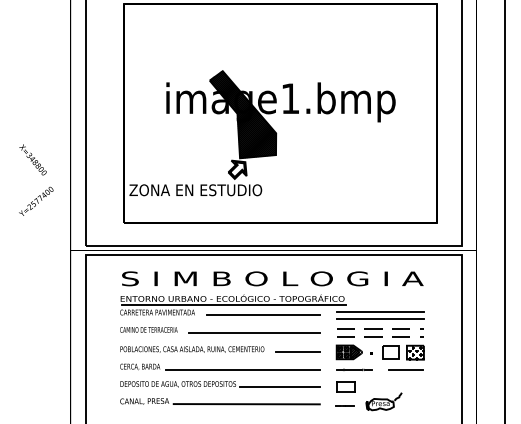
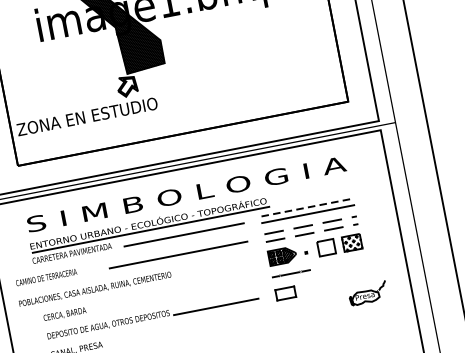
line: (381, 312) -> (308, 207), solid -> dashed
text: (148, 329) -> (45, 277), moved
text: (192, 349) -> (95, 289), moved
line: (297, 351) -> (227, 265), removed
line: (242, 369) -> (173, 296), removed
line: (405, 370) -> (345, 263), removed
part: (383, 401) -> (367, 293), moved
line: (246, 404) -> (184, 332), removed
line: (344, 405) -> (288, 313), removed

